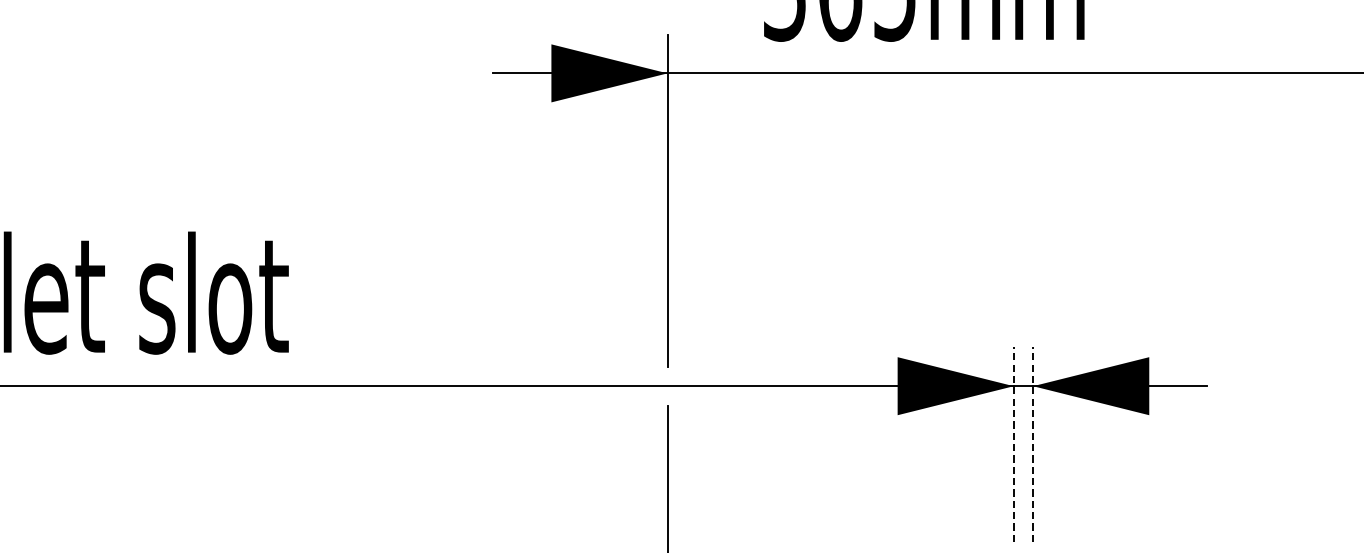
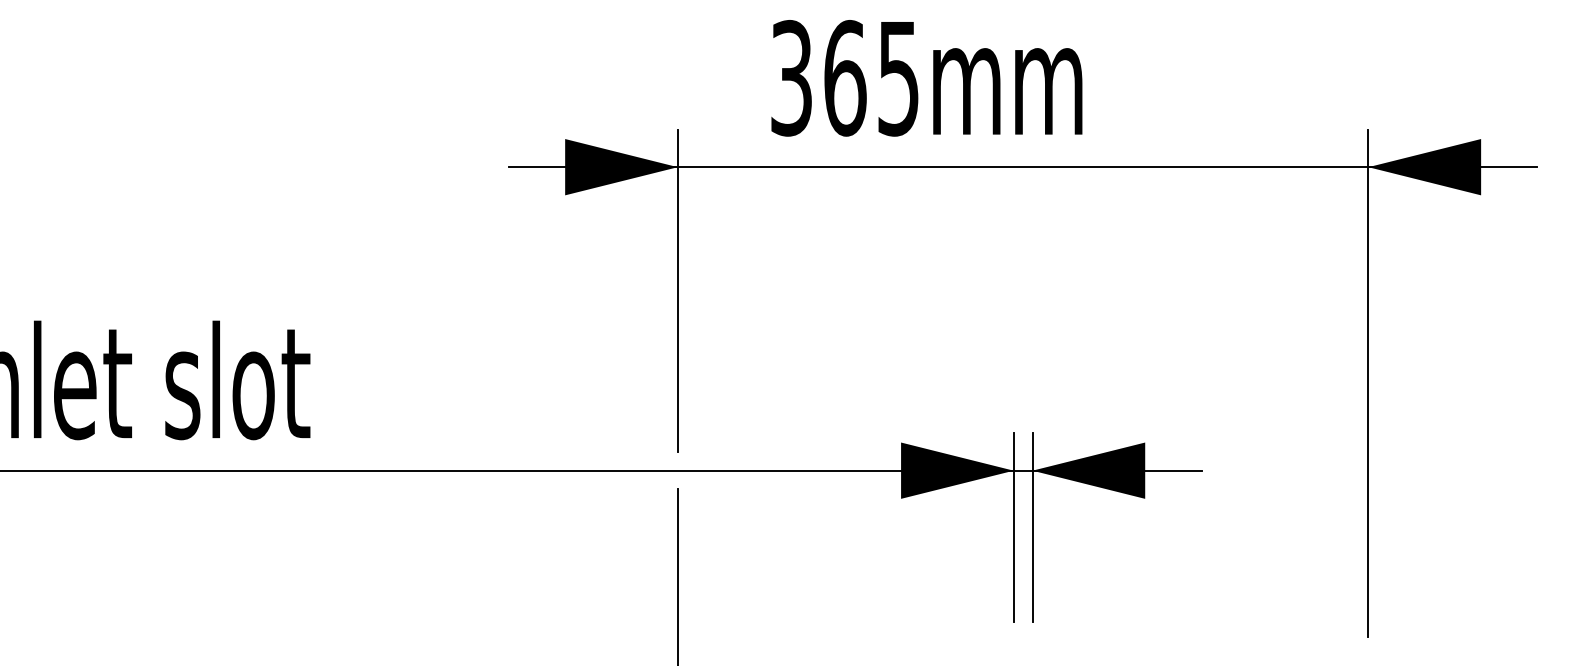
line: (1013, 443) -> (1013, 526), dashed -> solid
line: (1033, 443) -> (1032, 526), dashed -> solid

